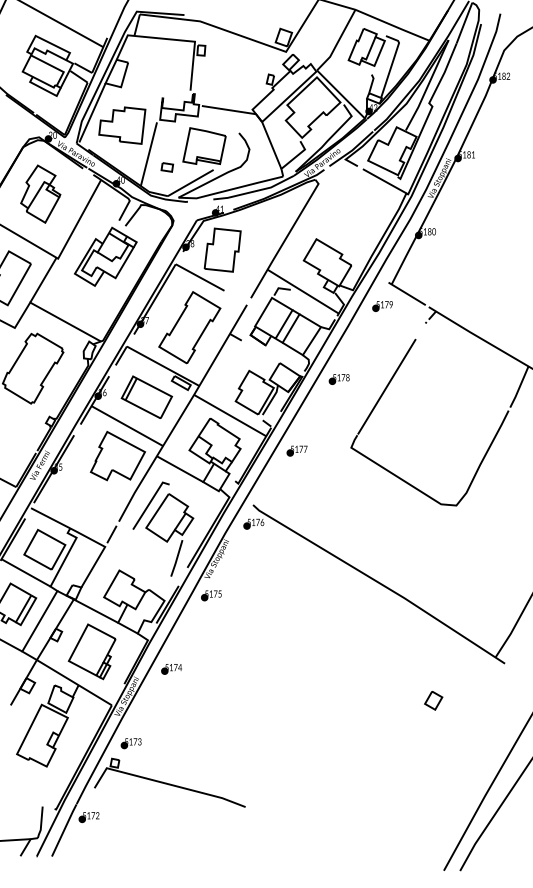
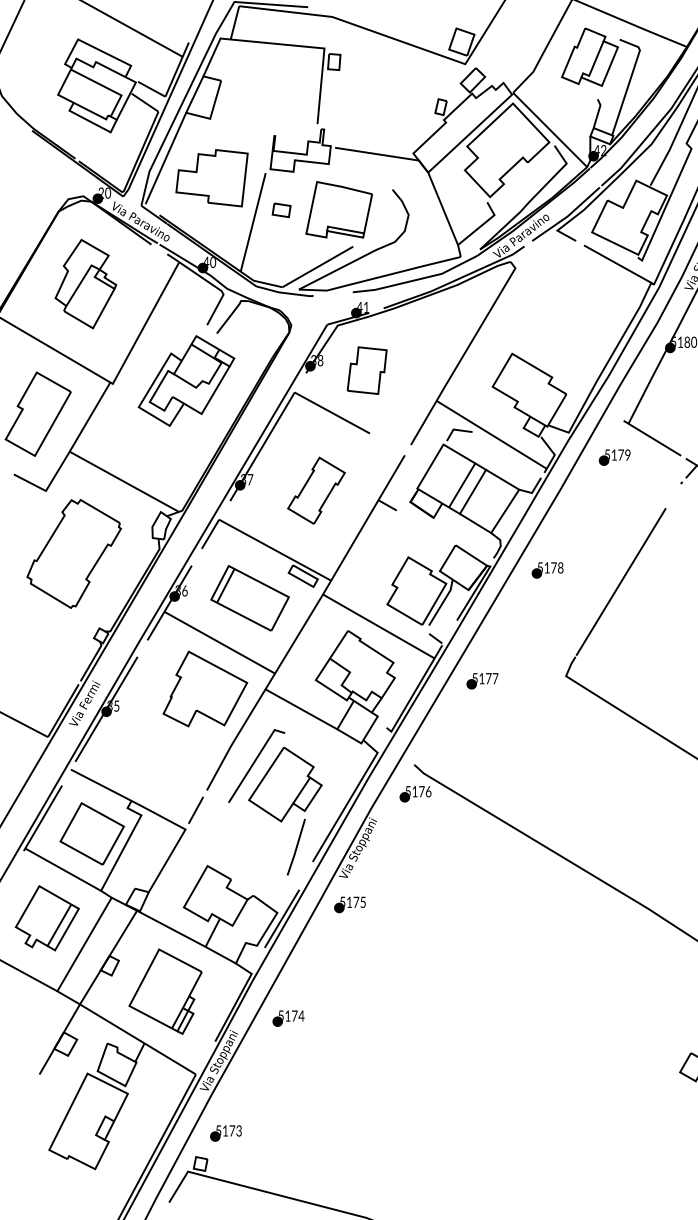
part: (167, 167) -> (281, 210), moved
part: (222, 249) -> (366, 369), size x0.7
part: (189, 327) -> (315, 490), size x0.6

